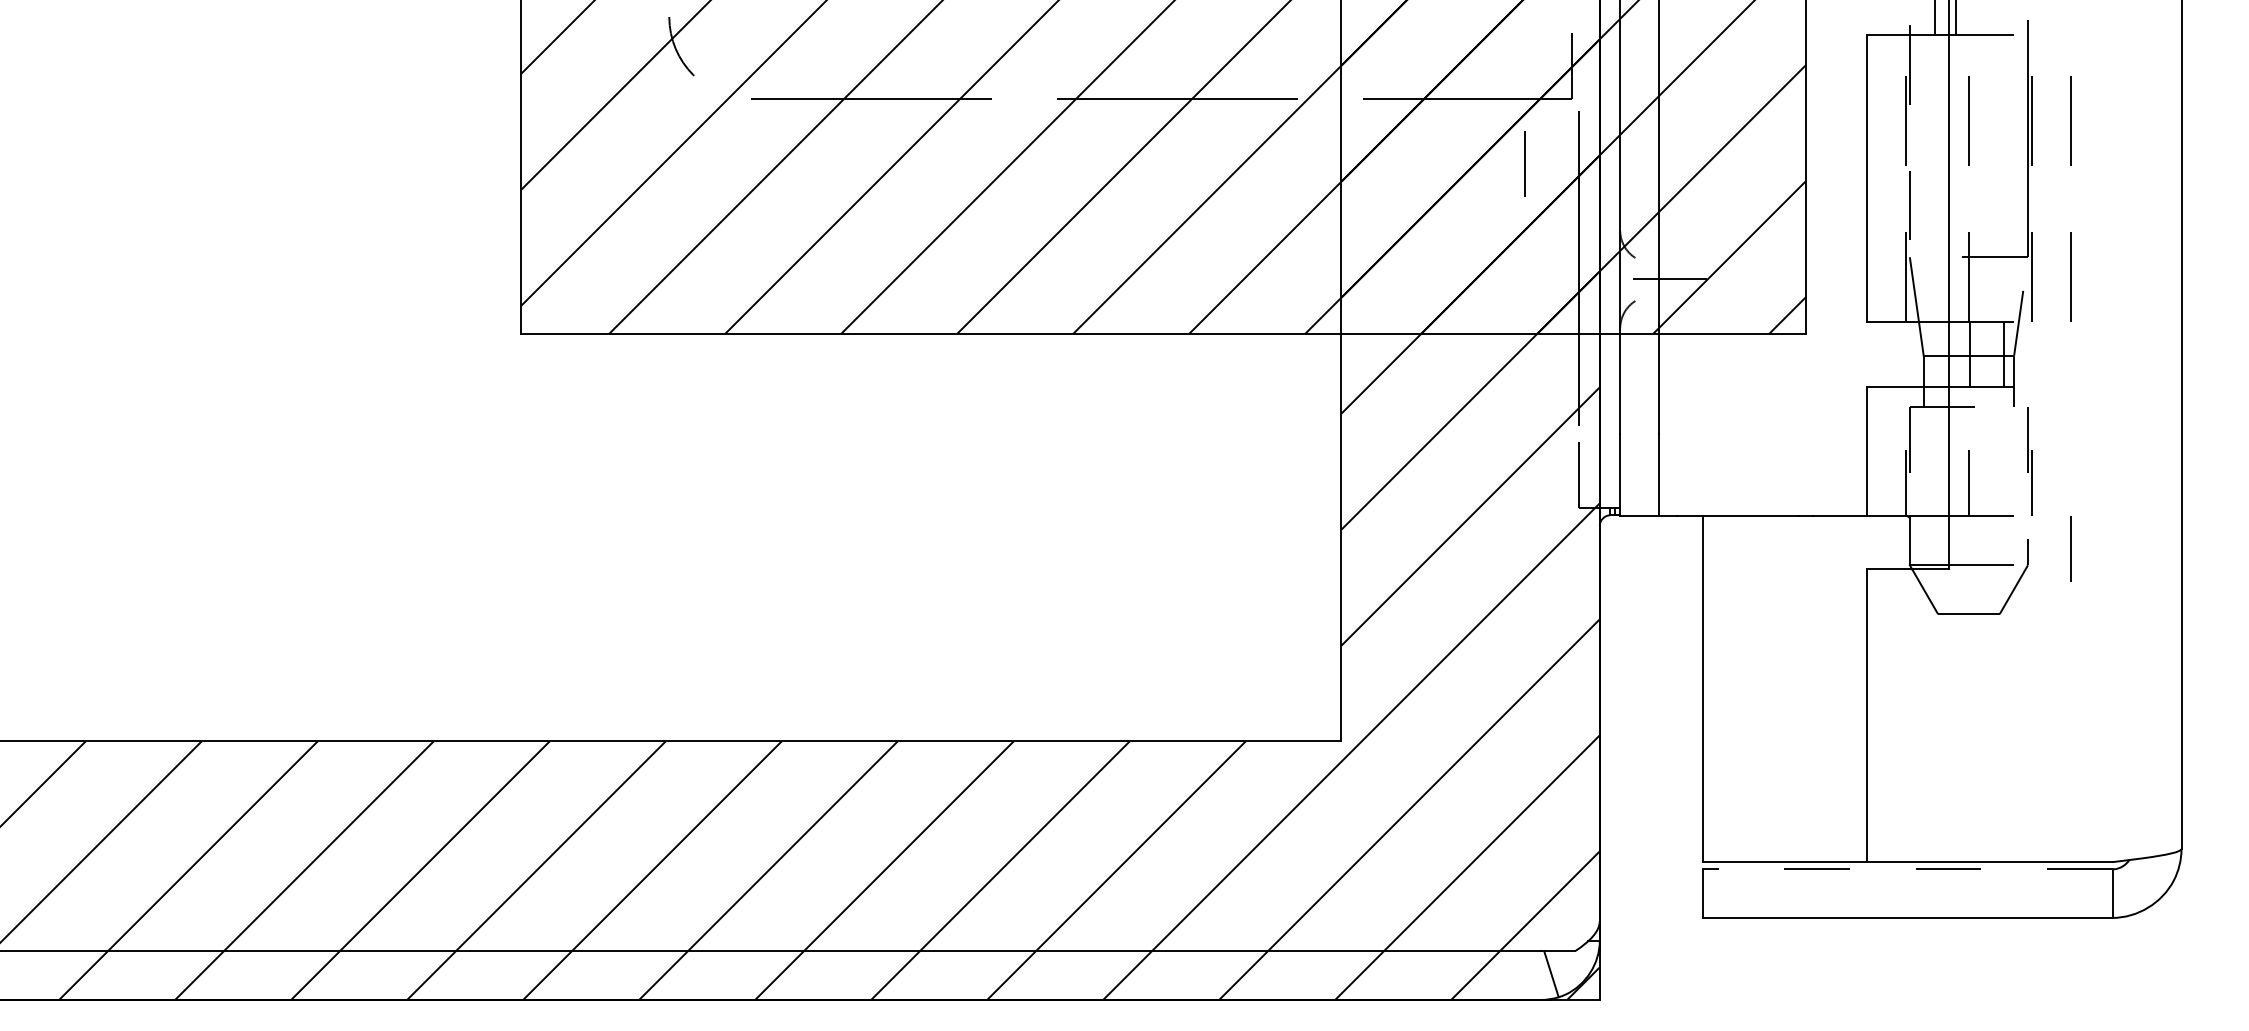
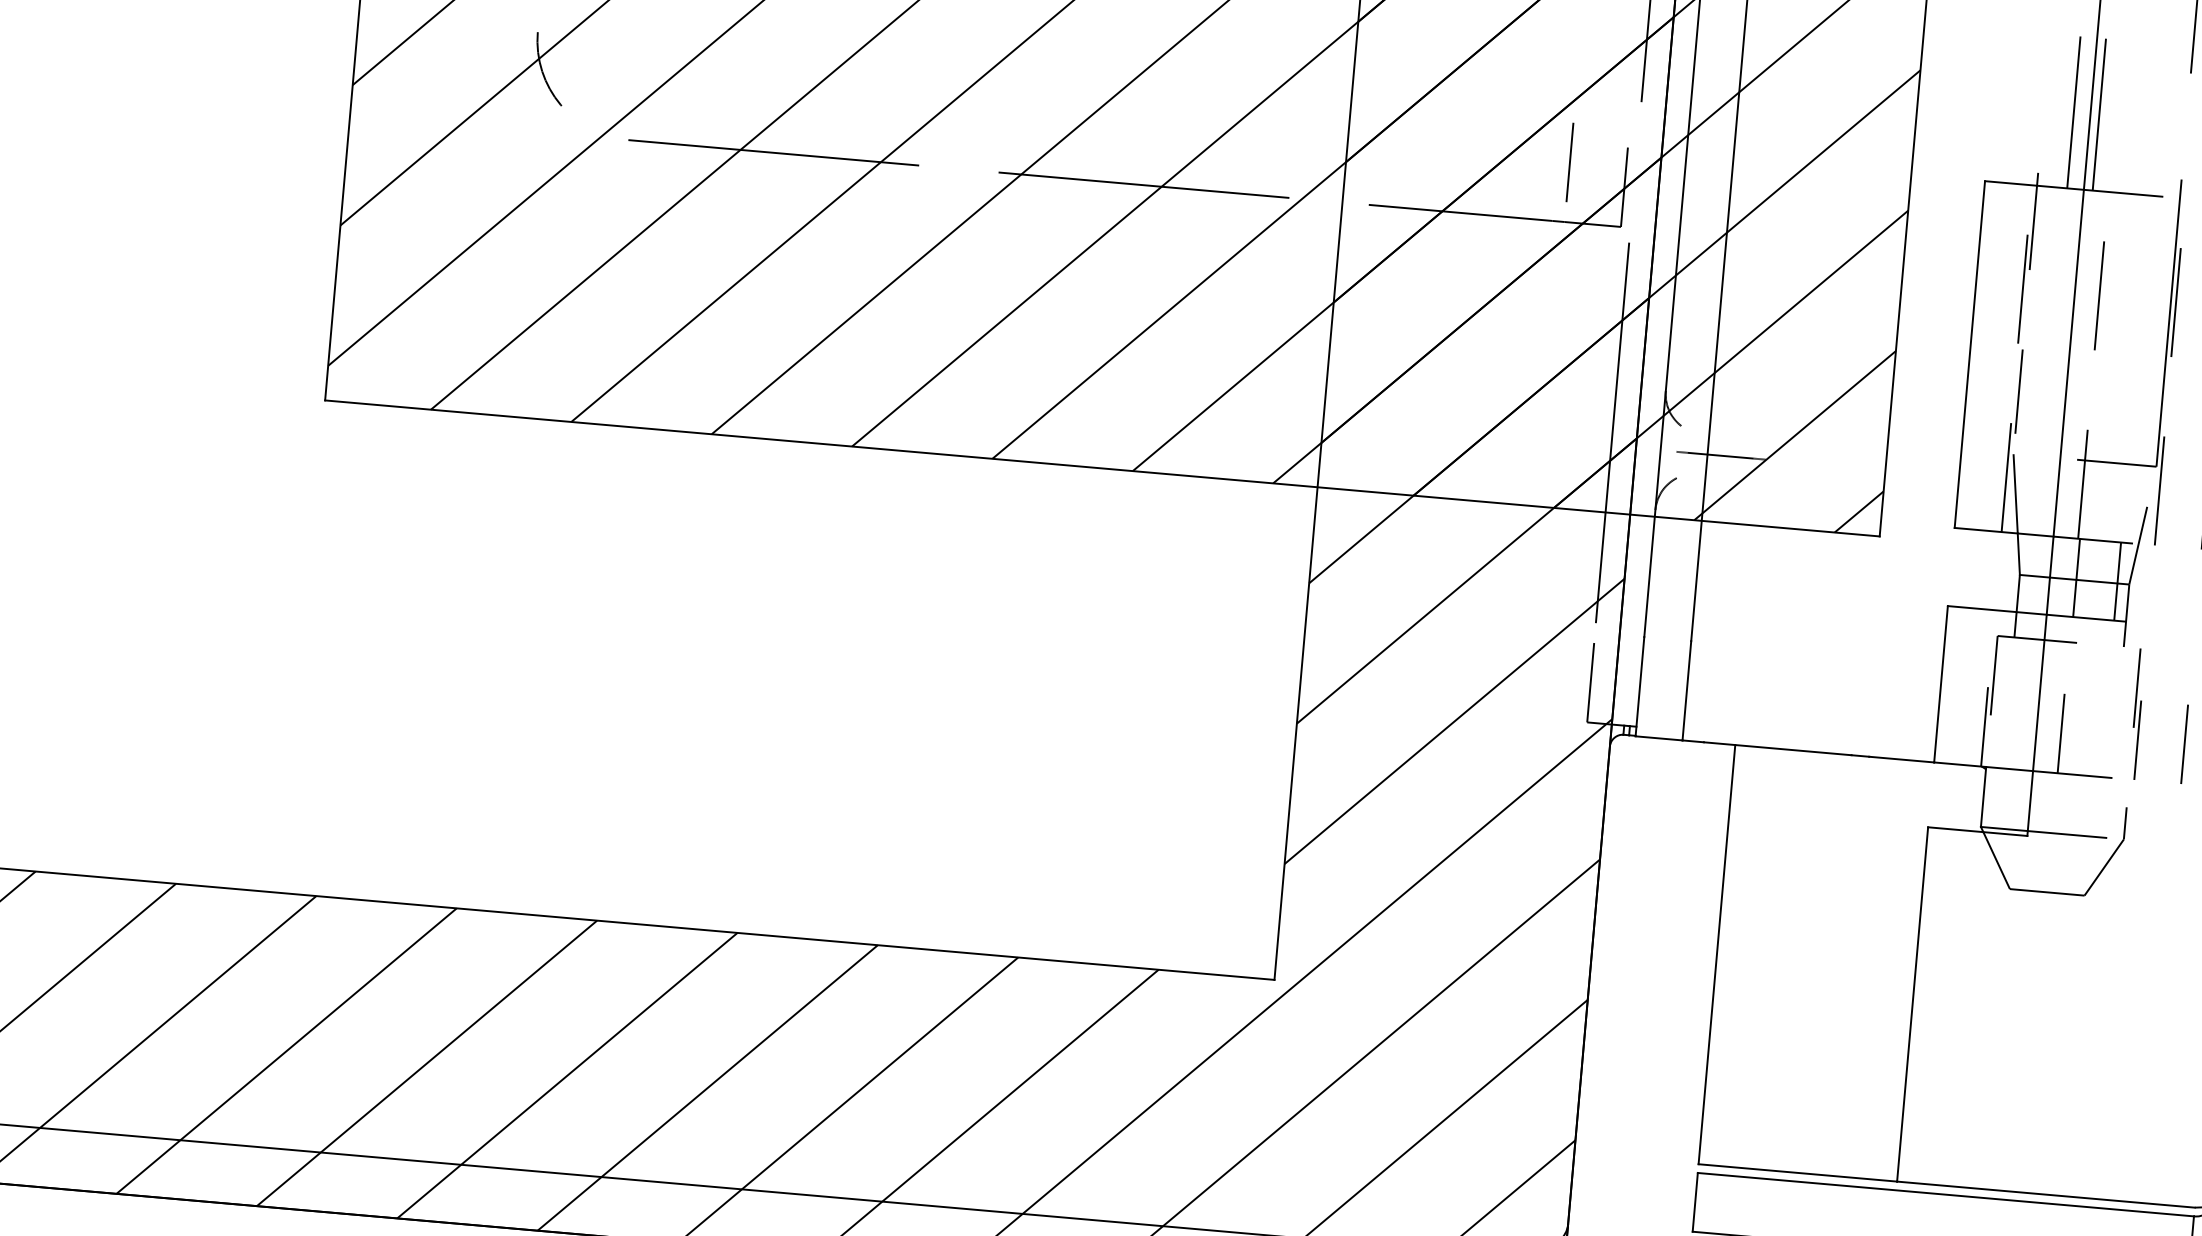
line: (1524, 163) -> (1569, 162), moved
line: (2070, 548) -> (2184, 743), moved
line: (1906, 869) -> (1944, 1194), dashed -> solid

